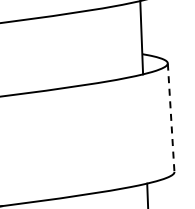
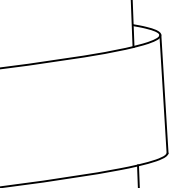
line: (171, 118) -> (164, 94), dashed -> solid

